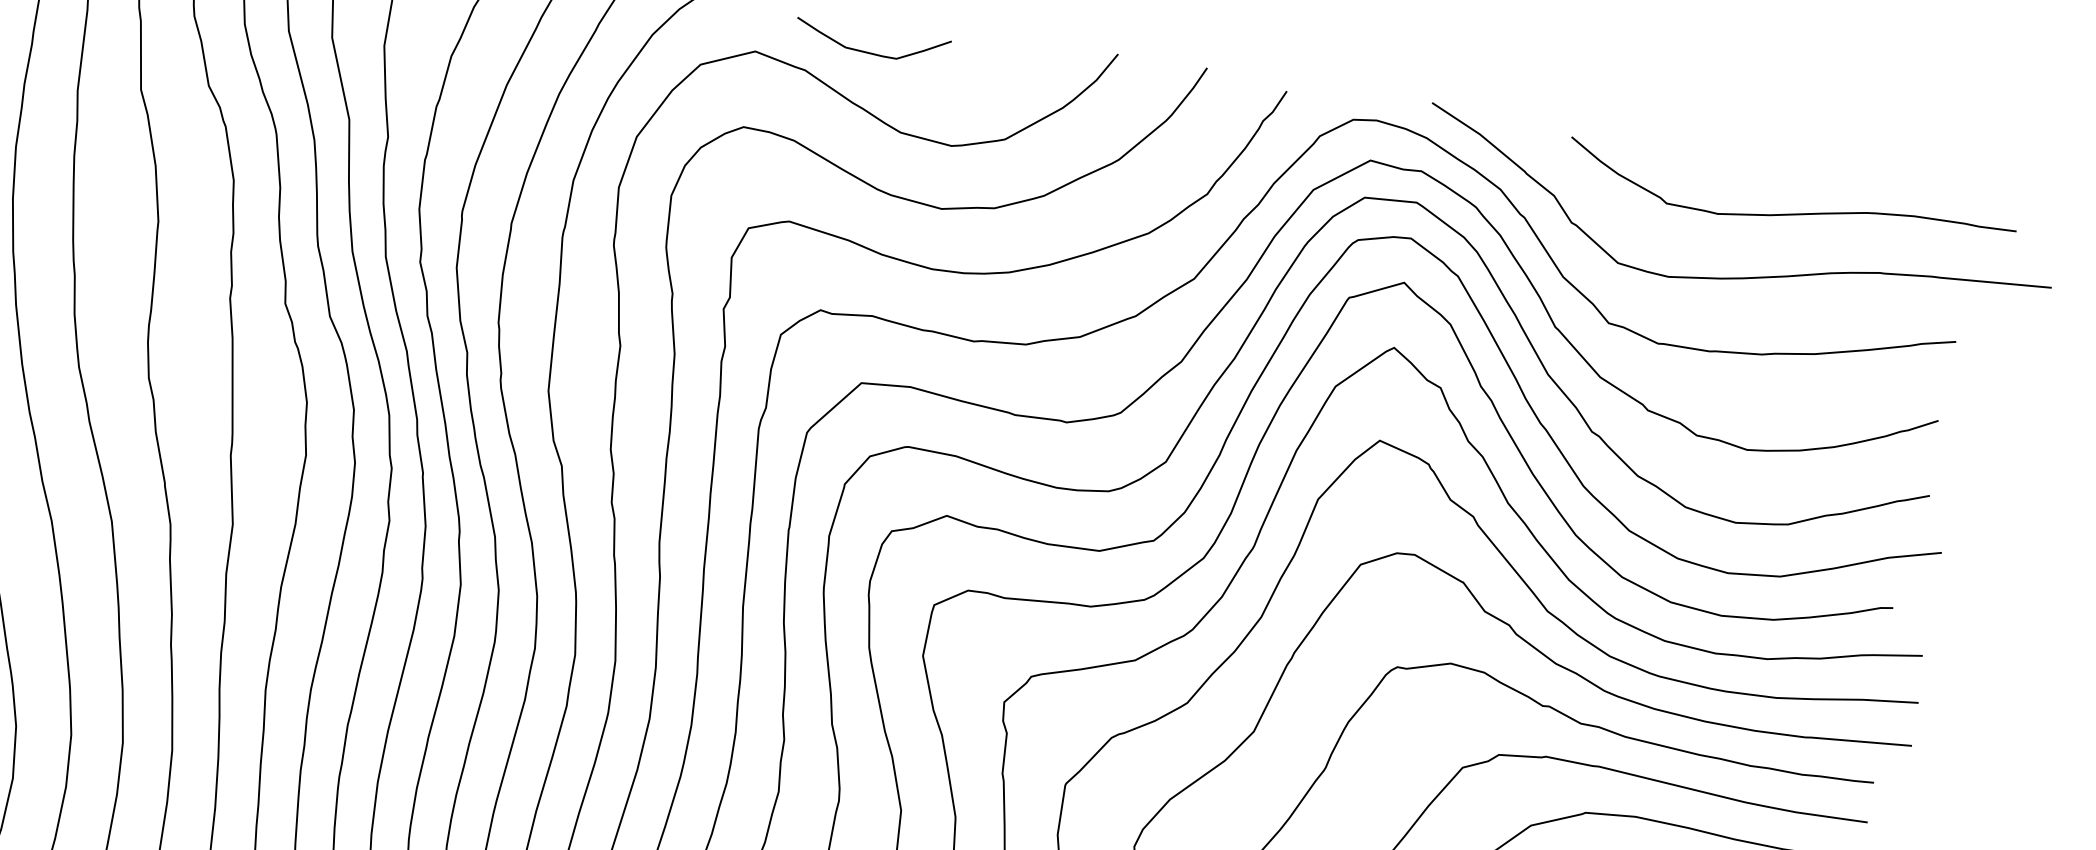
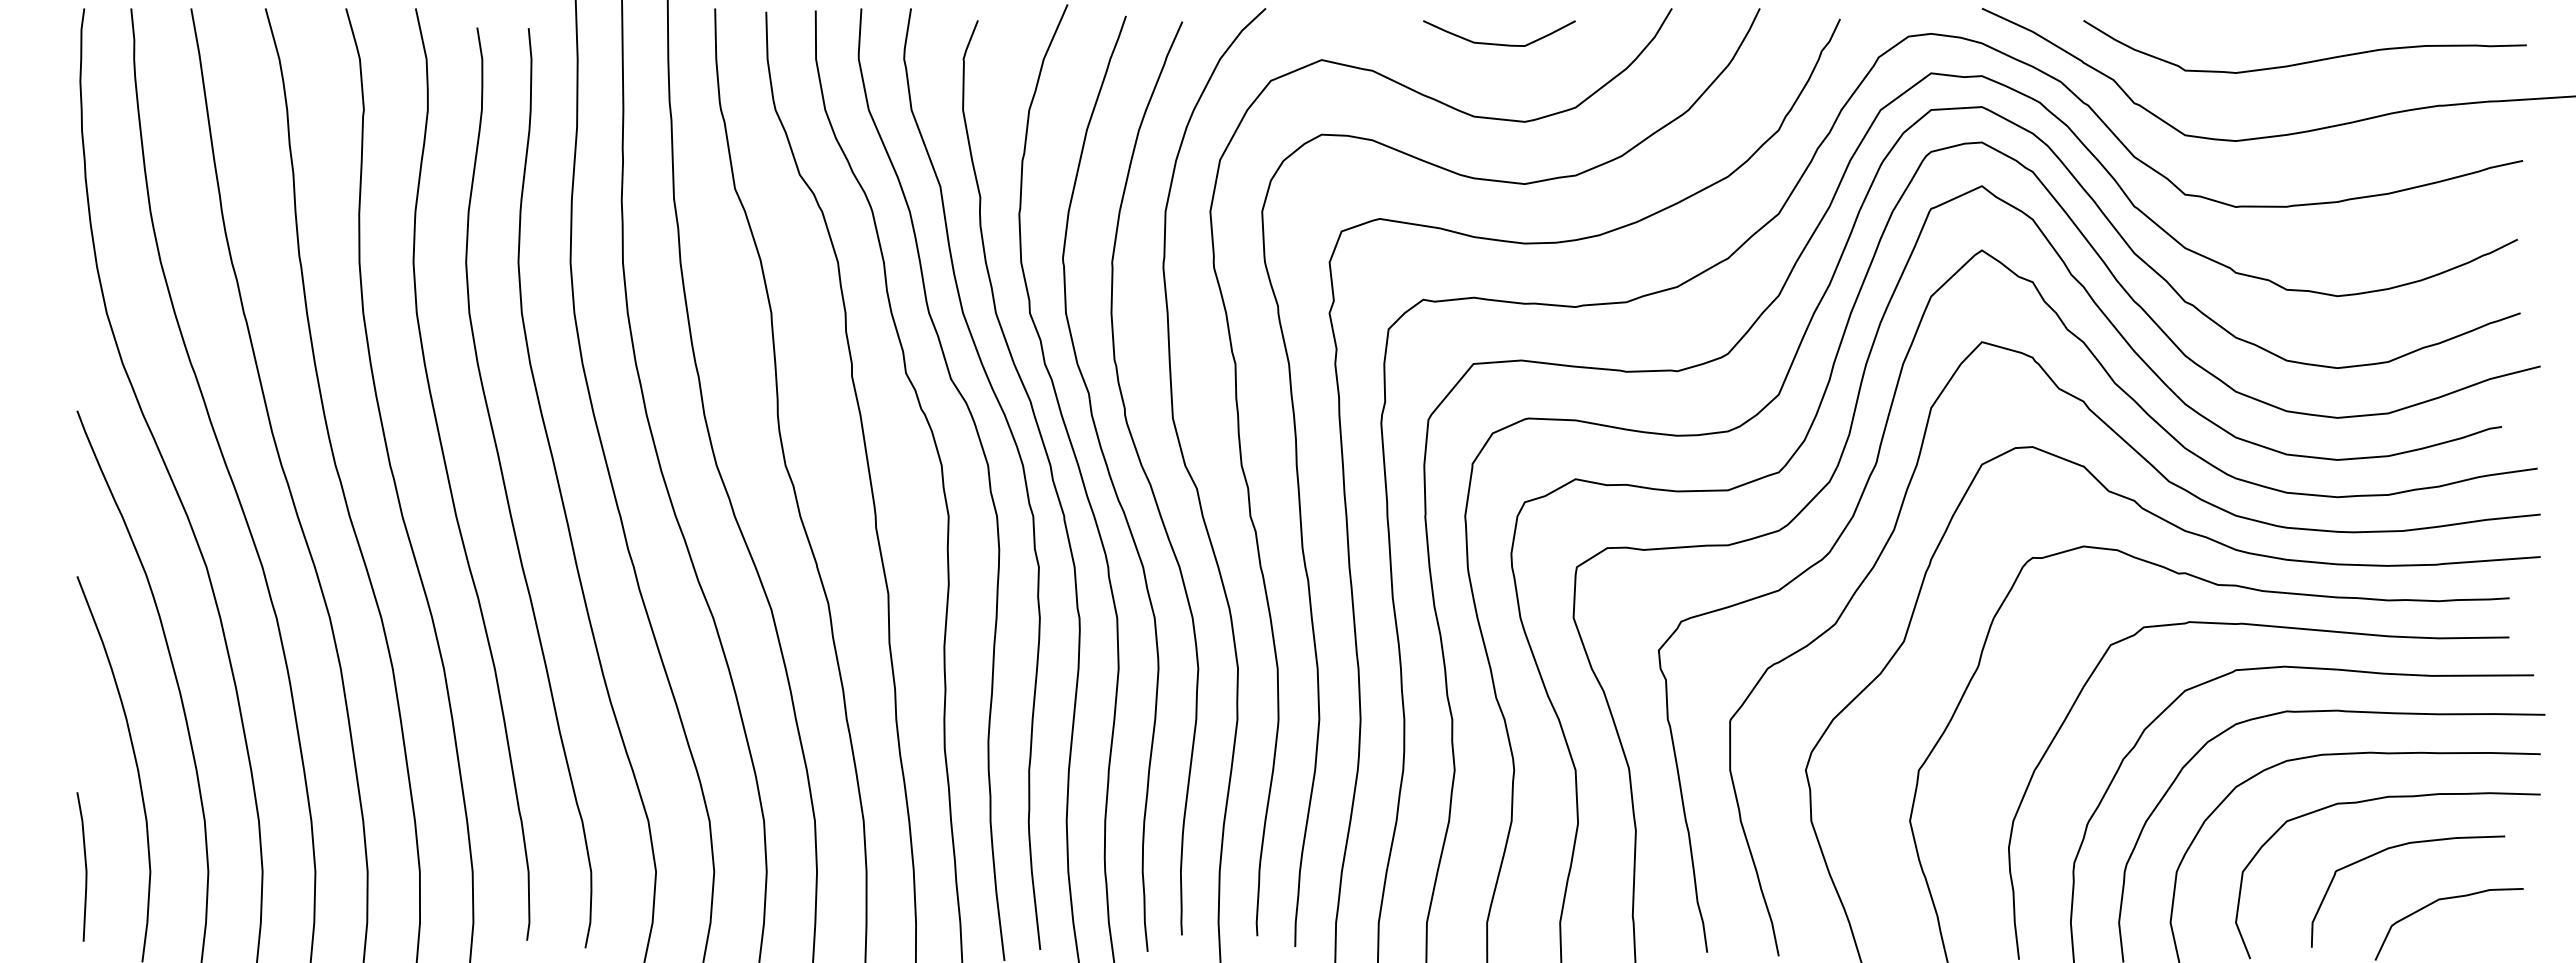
curve: (871, 52) -> (1499, 43), moved
curve: (1790, 213) -> (2306, 61), moved

